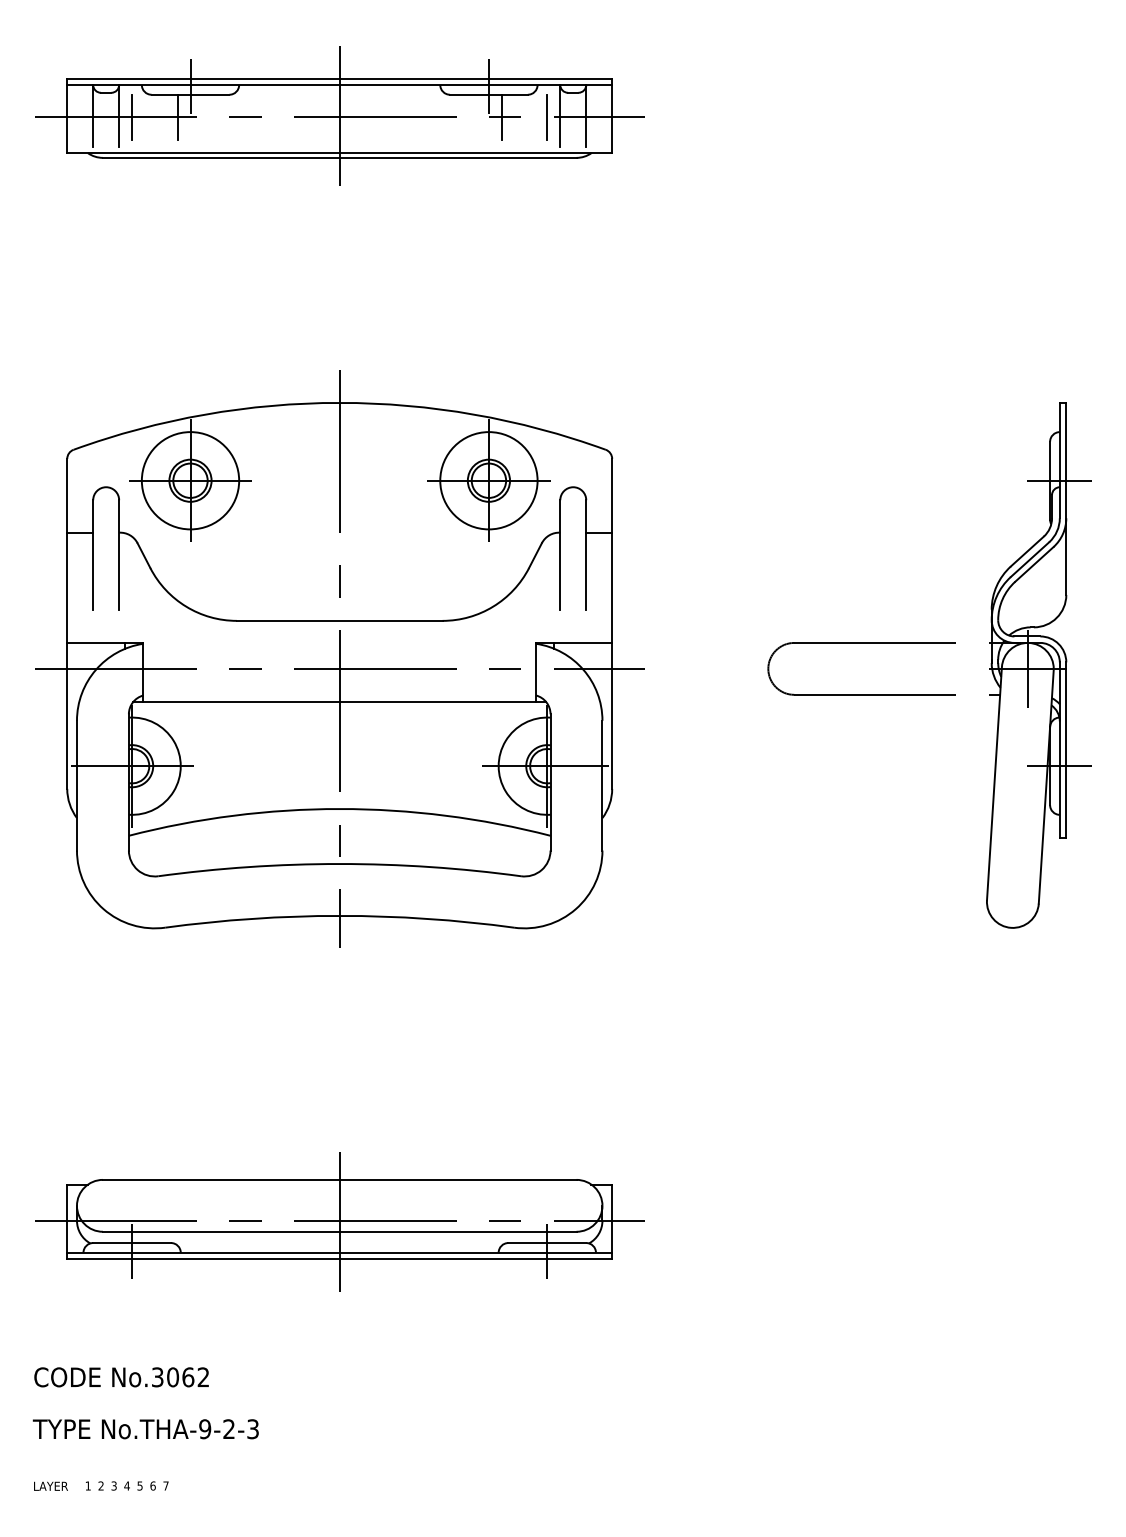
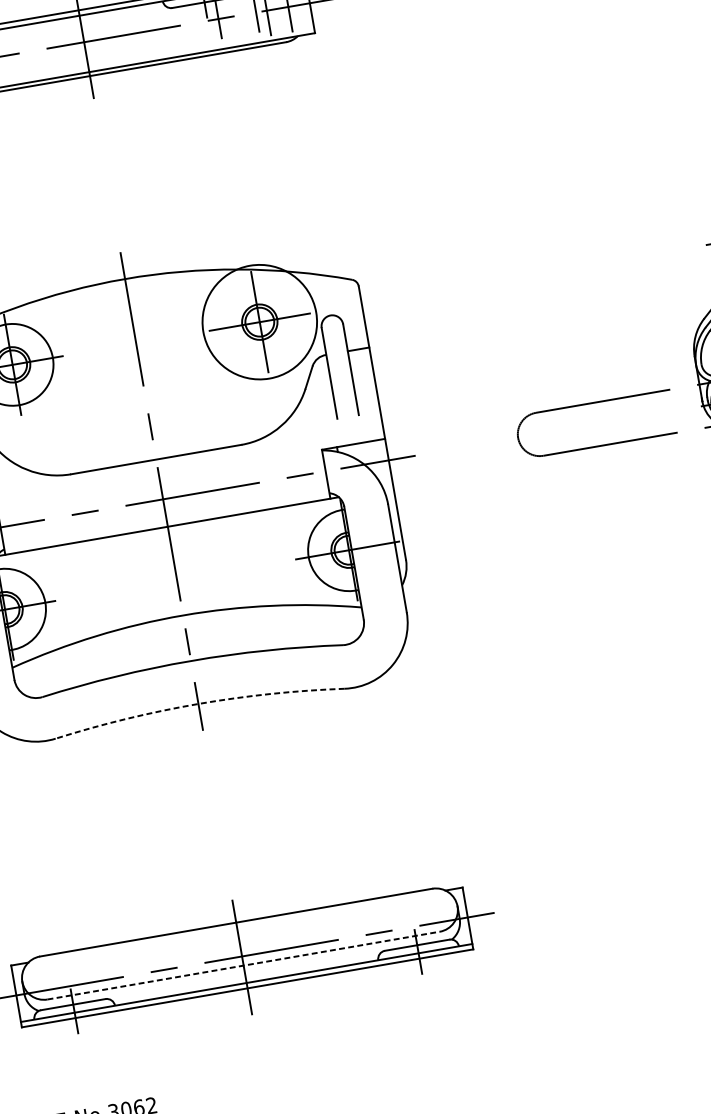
circle: (488, 480) -> (259, 322), size x1.4
arc: (339, 915) -> (198, 703), solid -> dashed
line: (339, 1231) -> (243, 965), solid -> dashed

